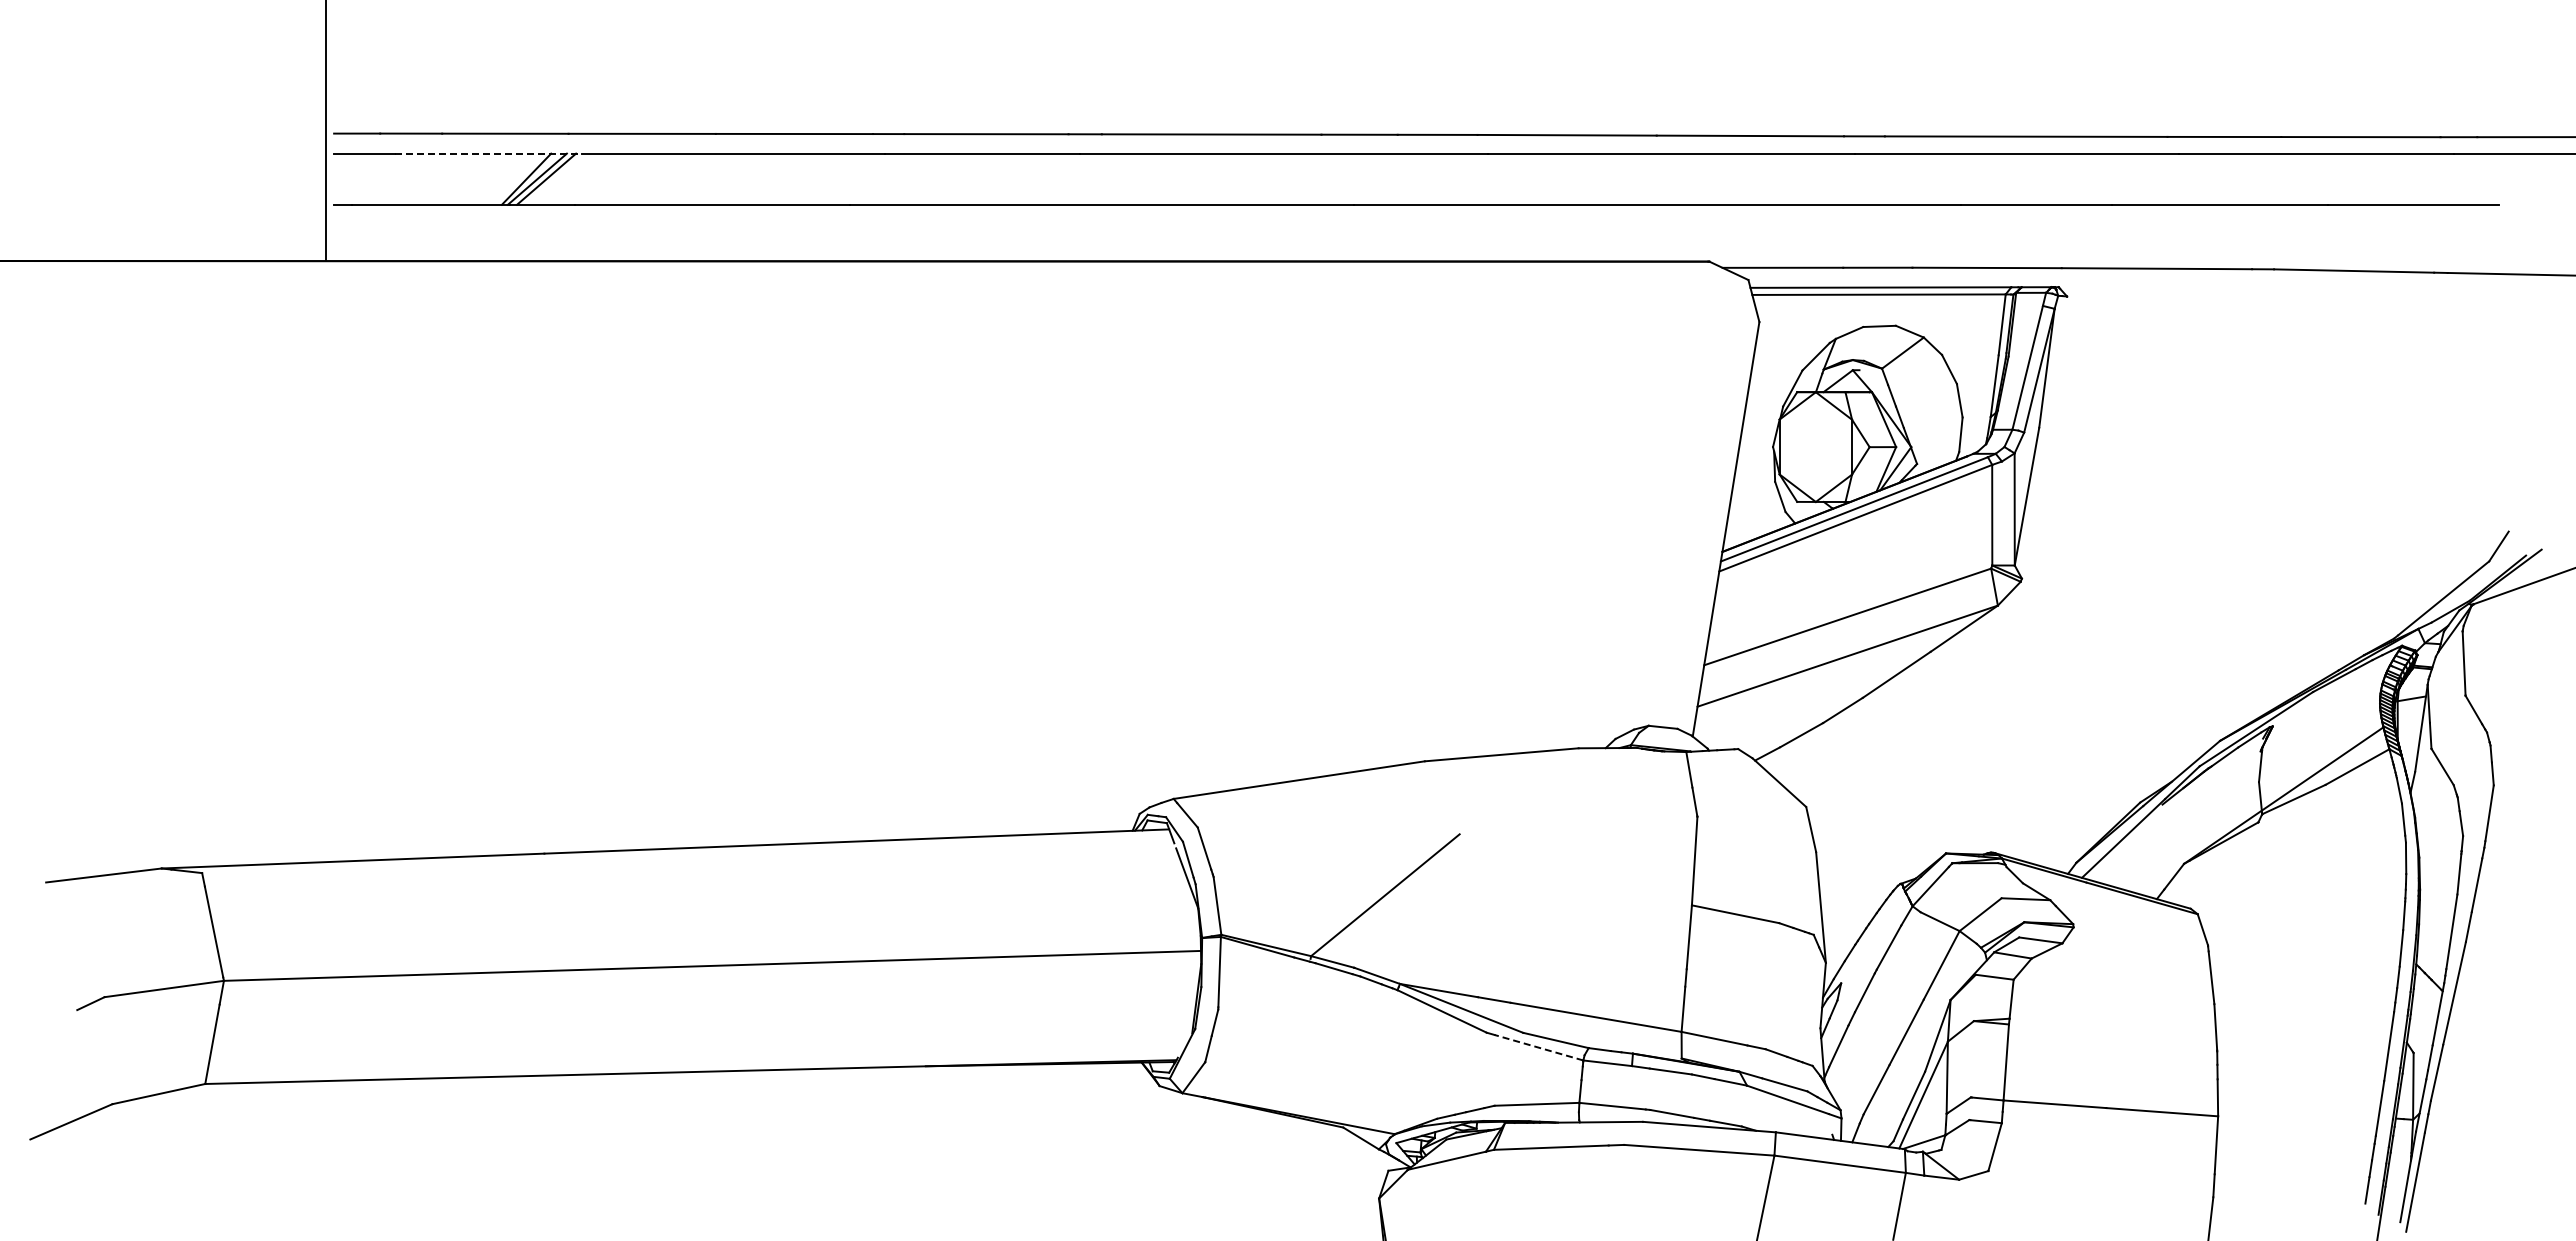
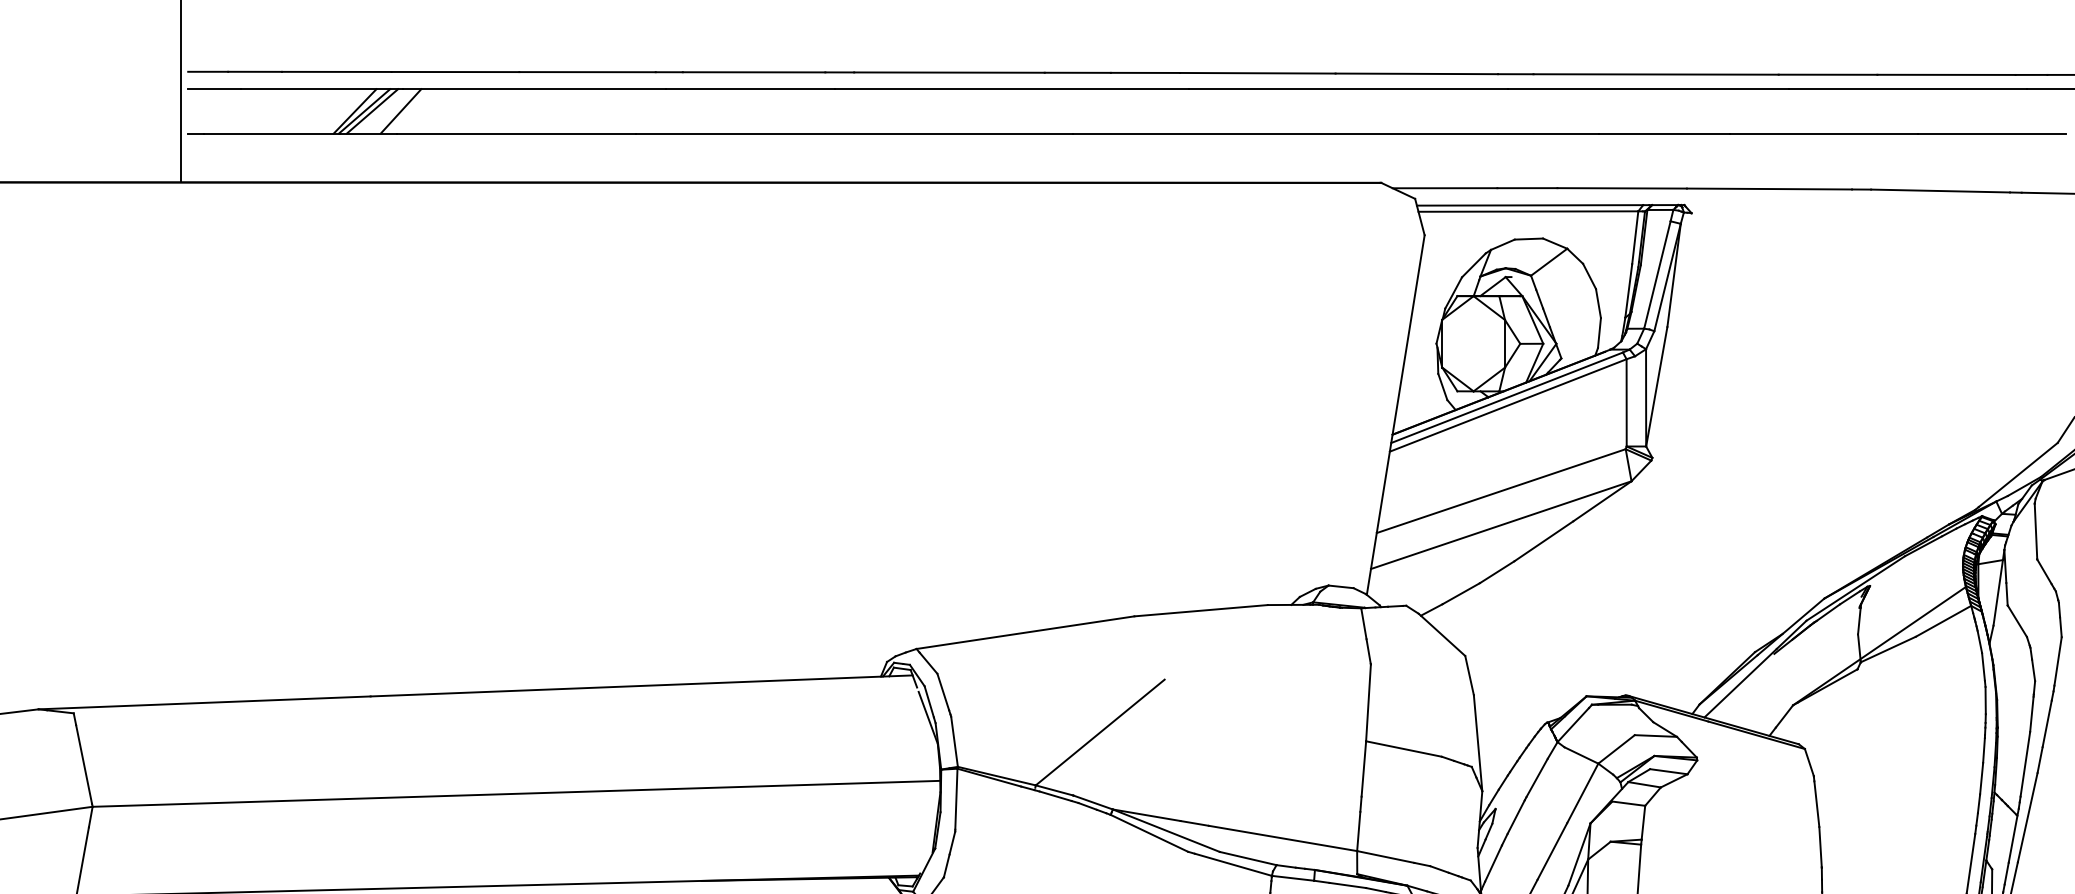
line: (488, 153) -> (322, 89), dashed -> solid
line: (579, 178) -> (401, 110), added
line: (1538, 1047) -> (1233, 864), dashed -> solid

